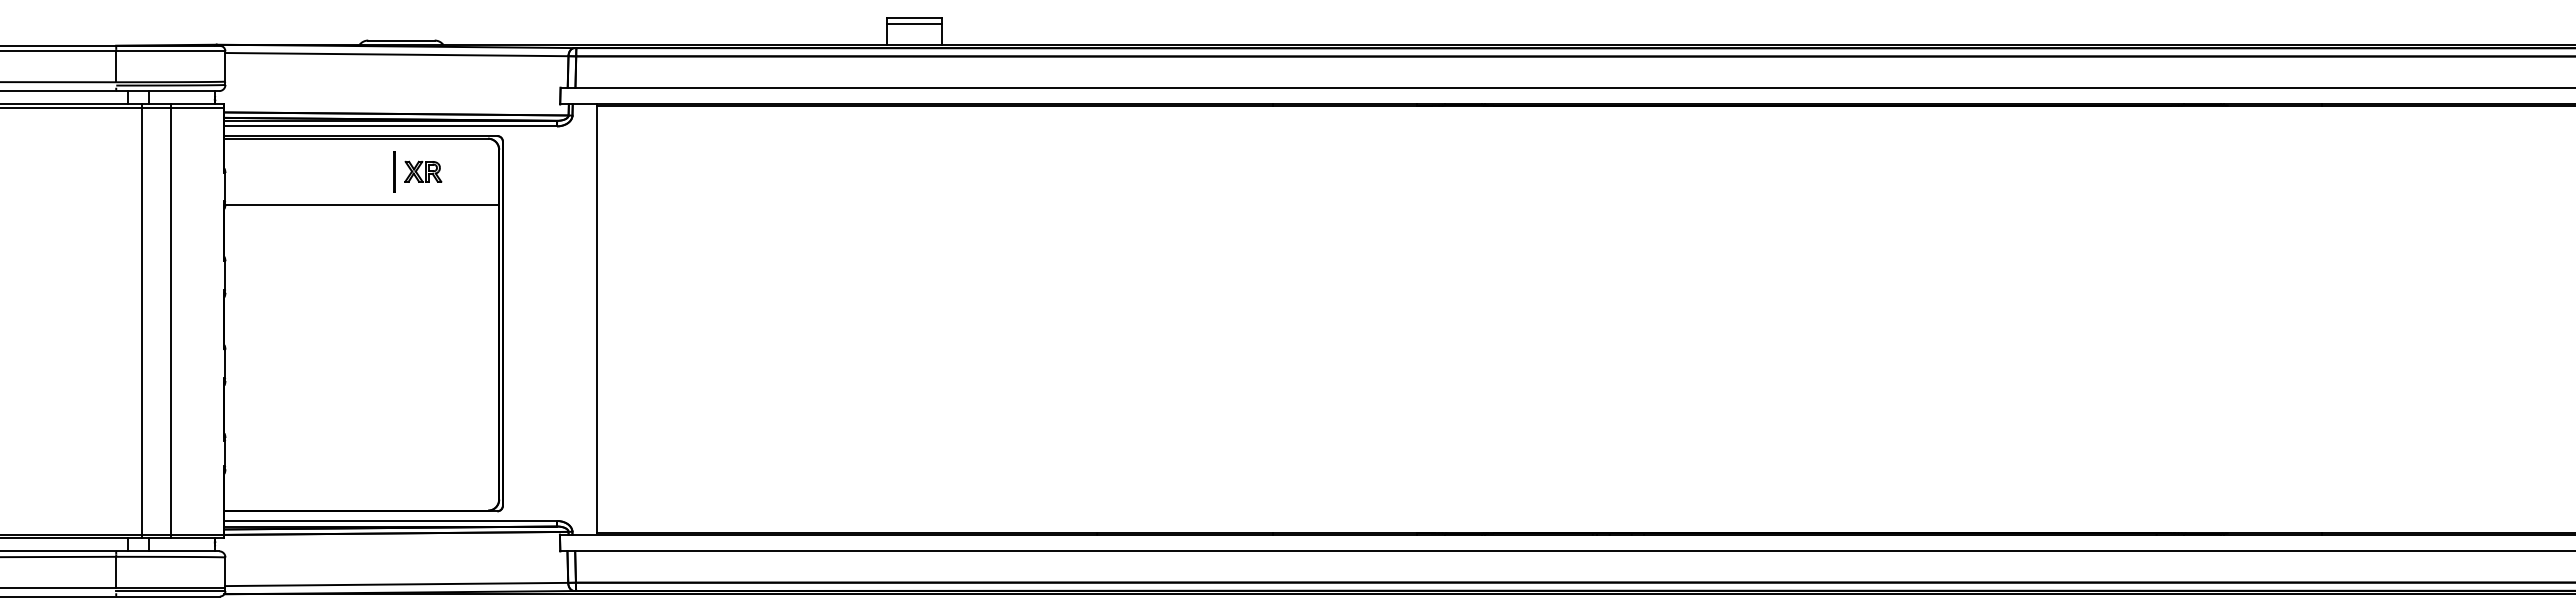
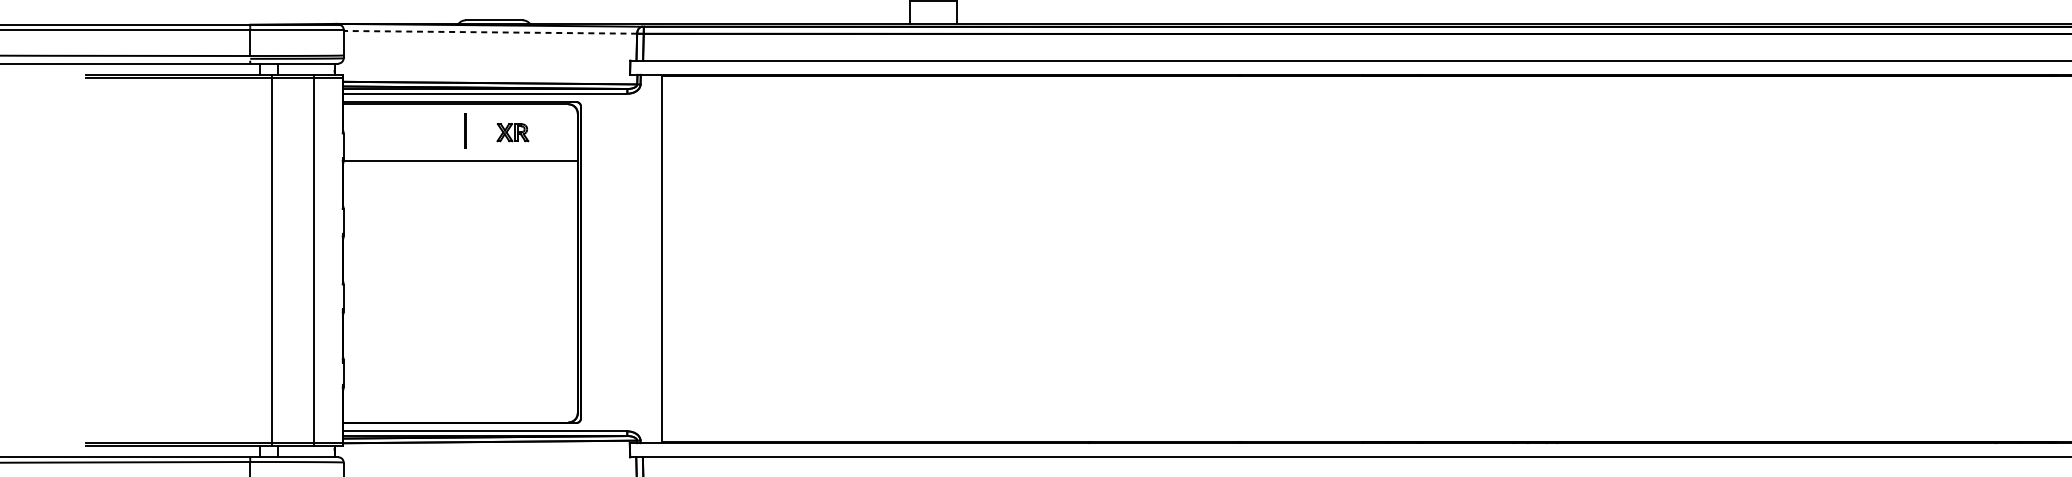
line: (914, 24) -> (933, 6), removed
line: (396, 54) -> (490, 32), solid -> dashed
line: (394, 171) -> (465, 130), moved
line: (170, 321) -> (313, 260), moved

